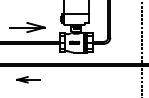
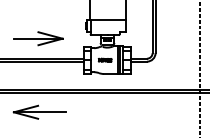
part: (28, 79) -> (40, 112), size x1.67

